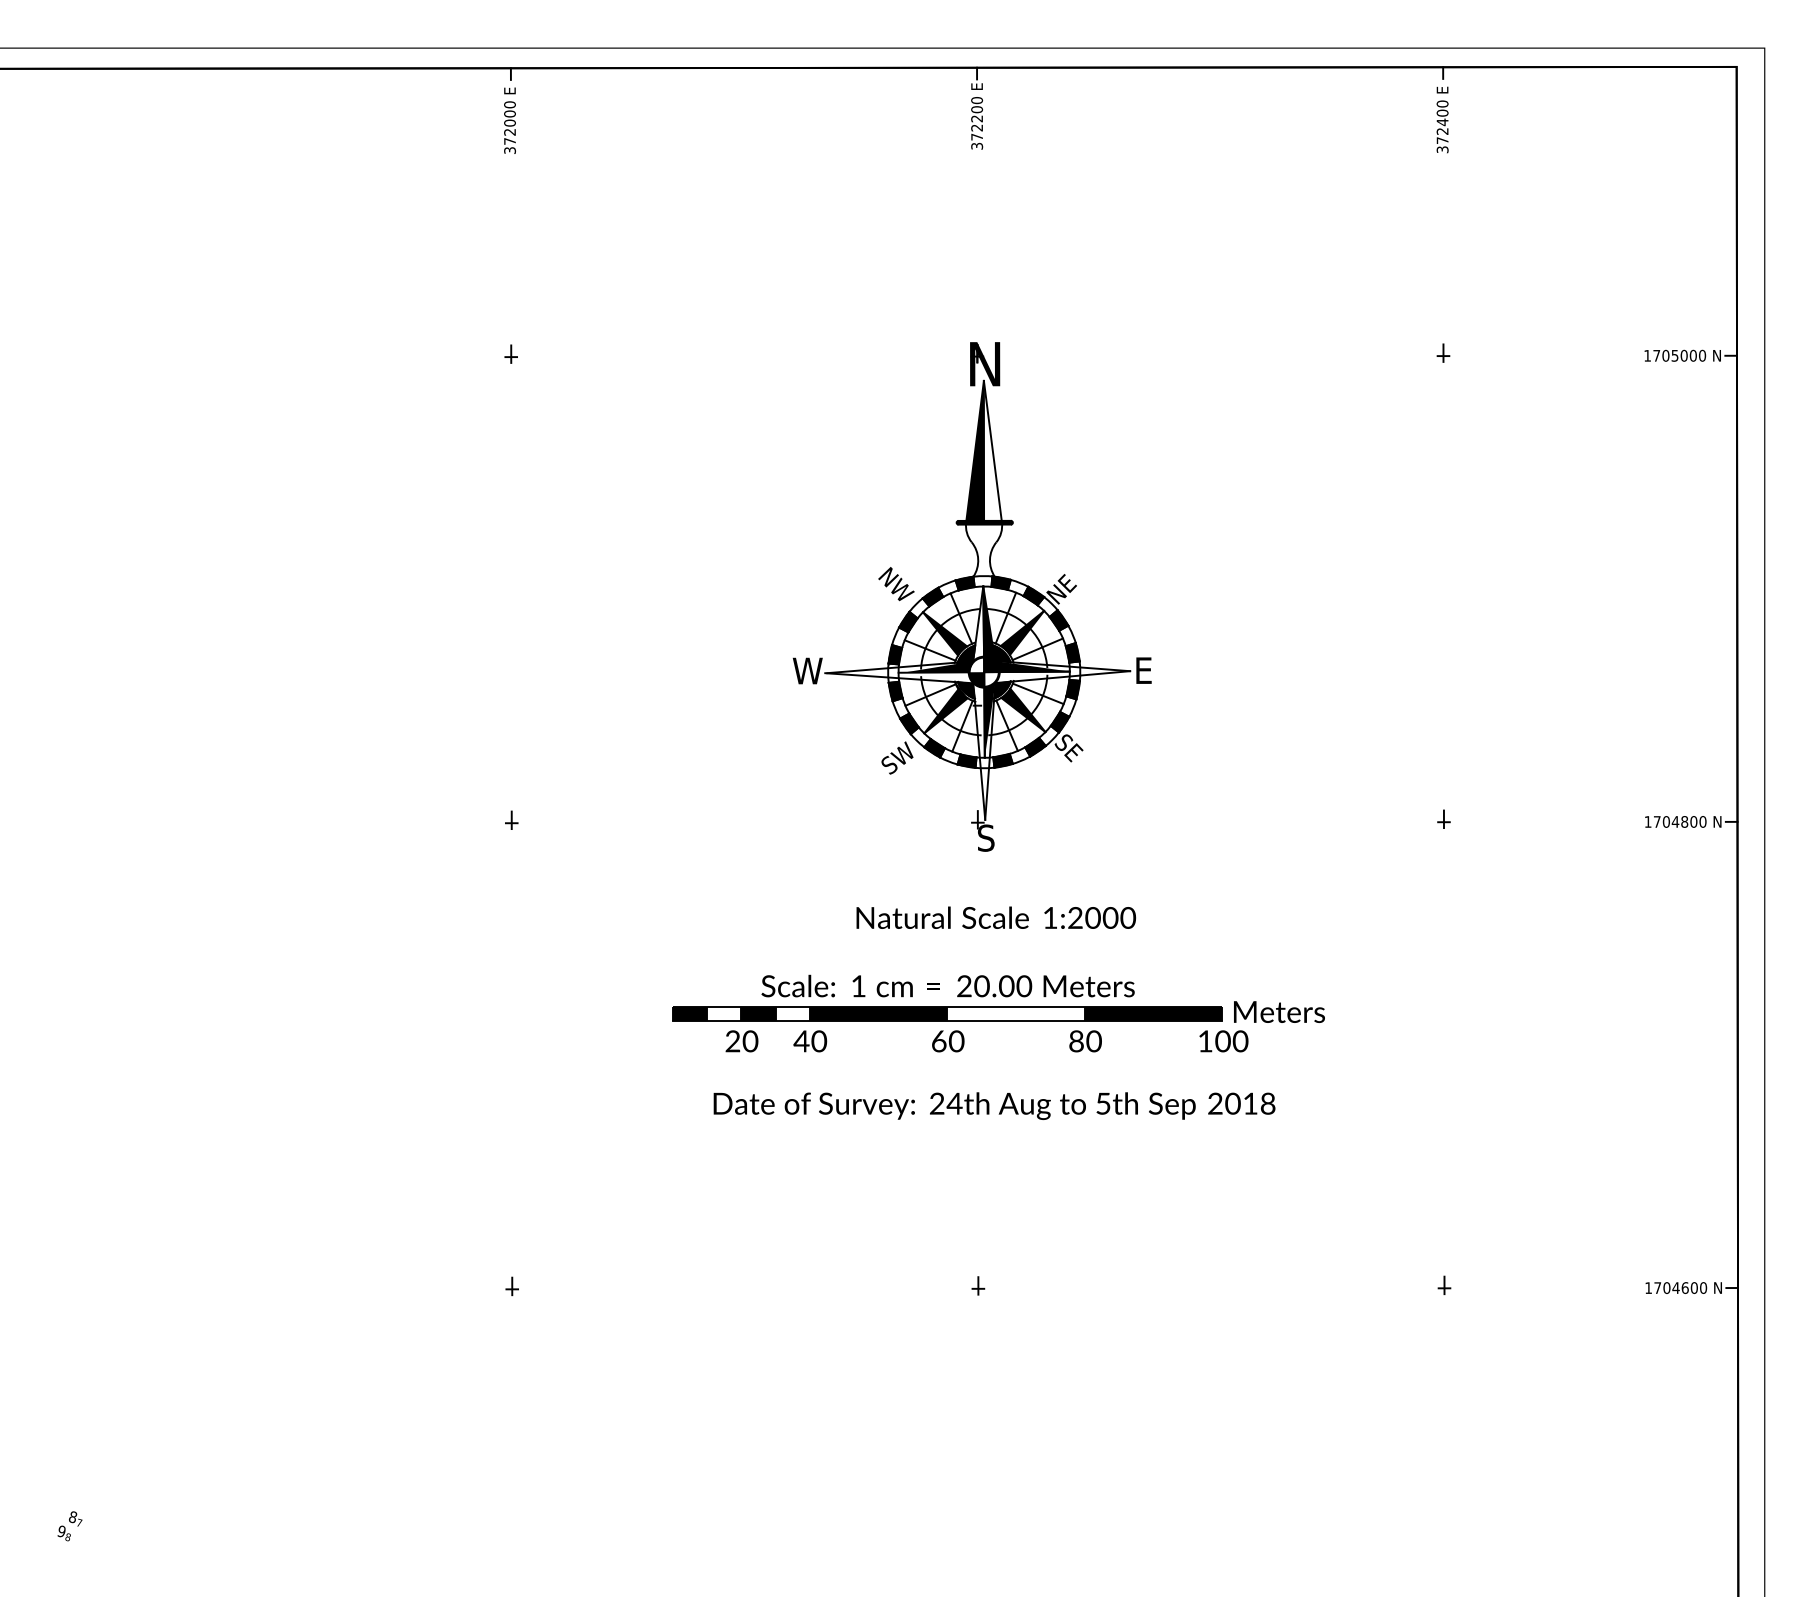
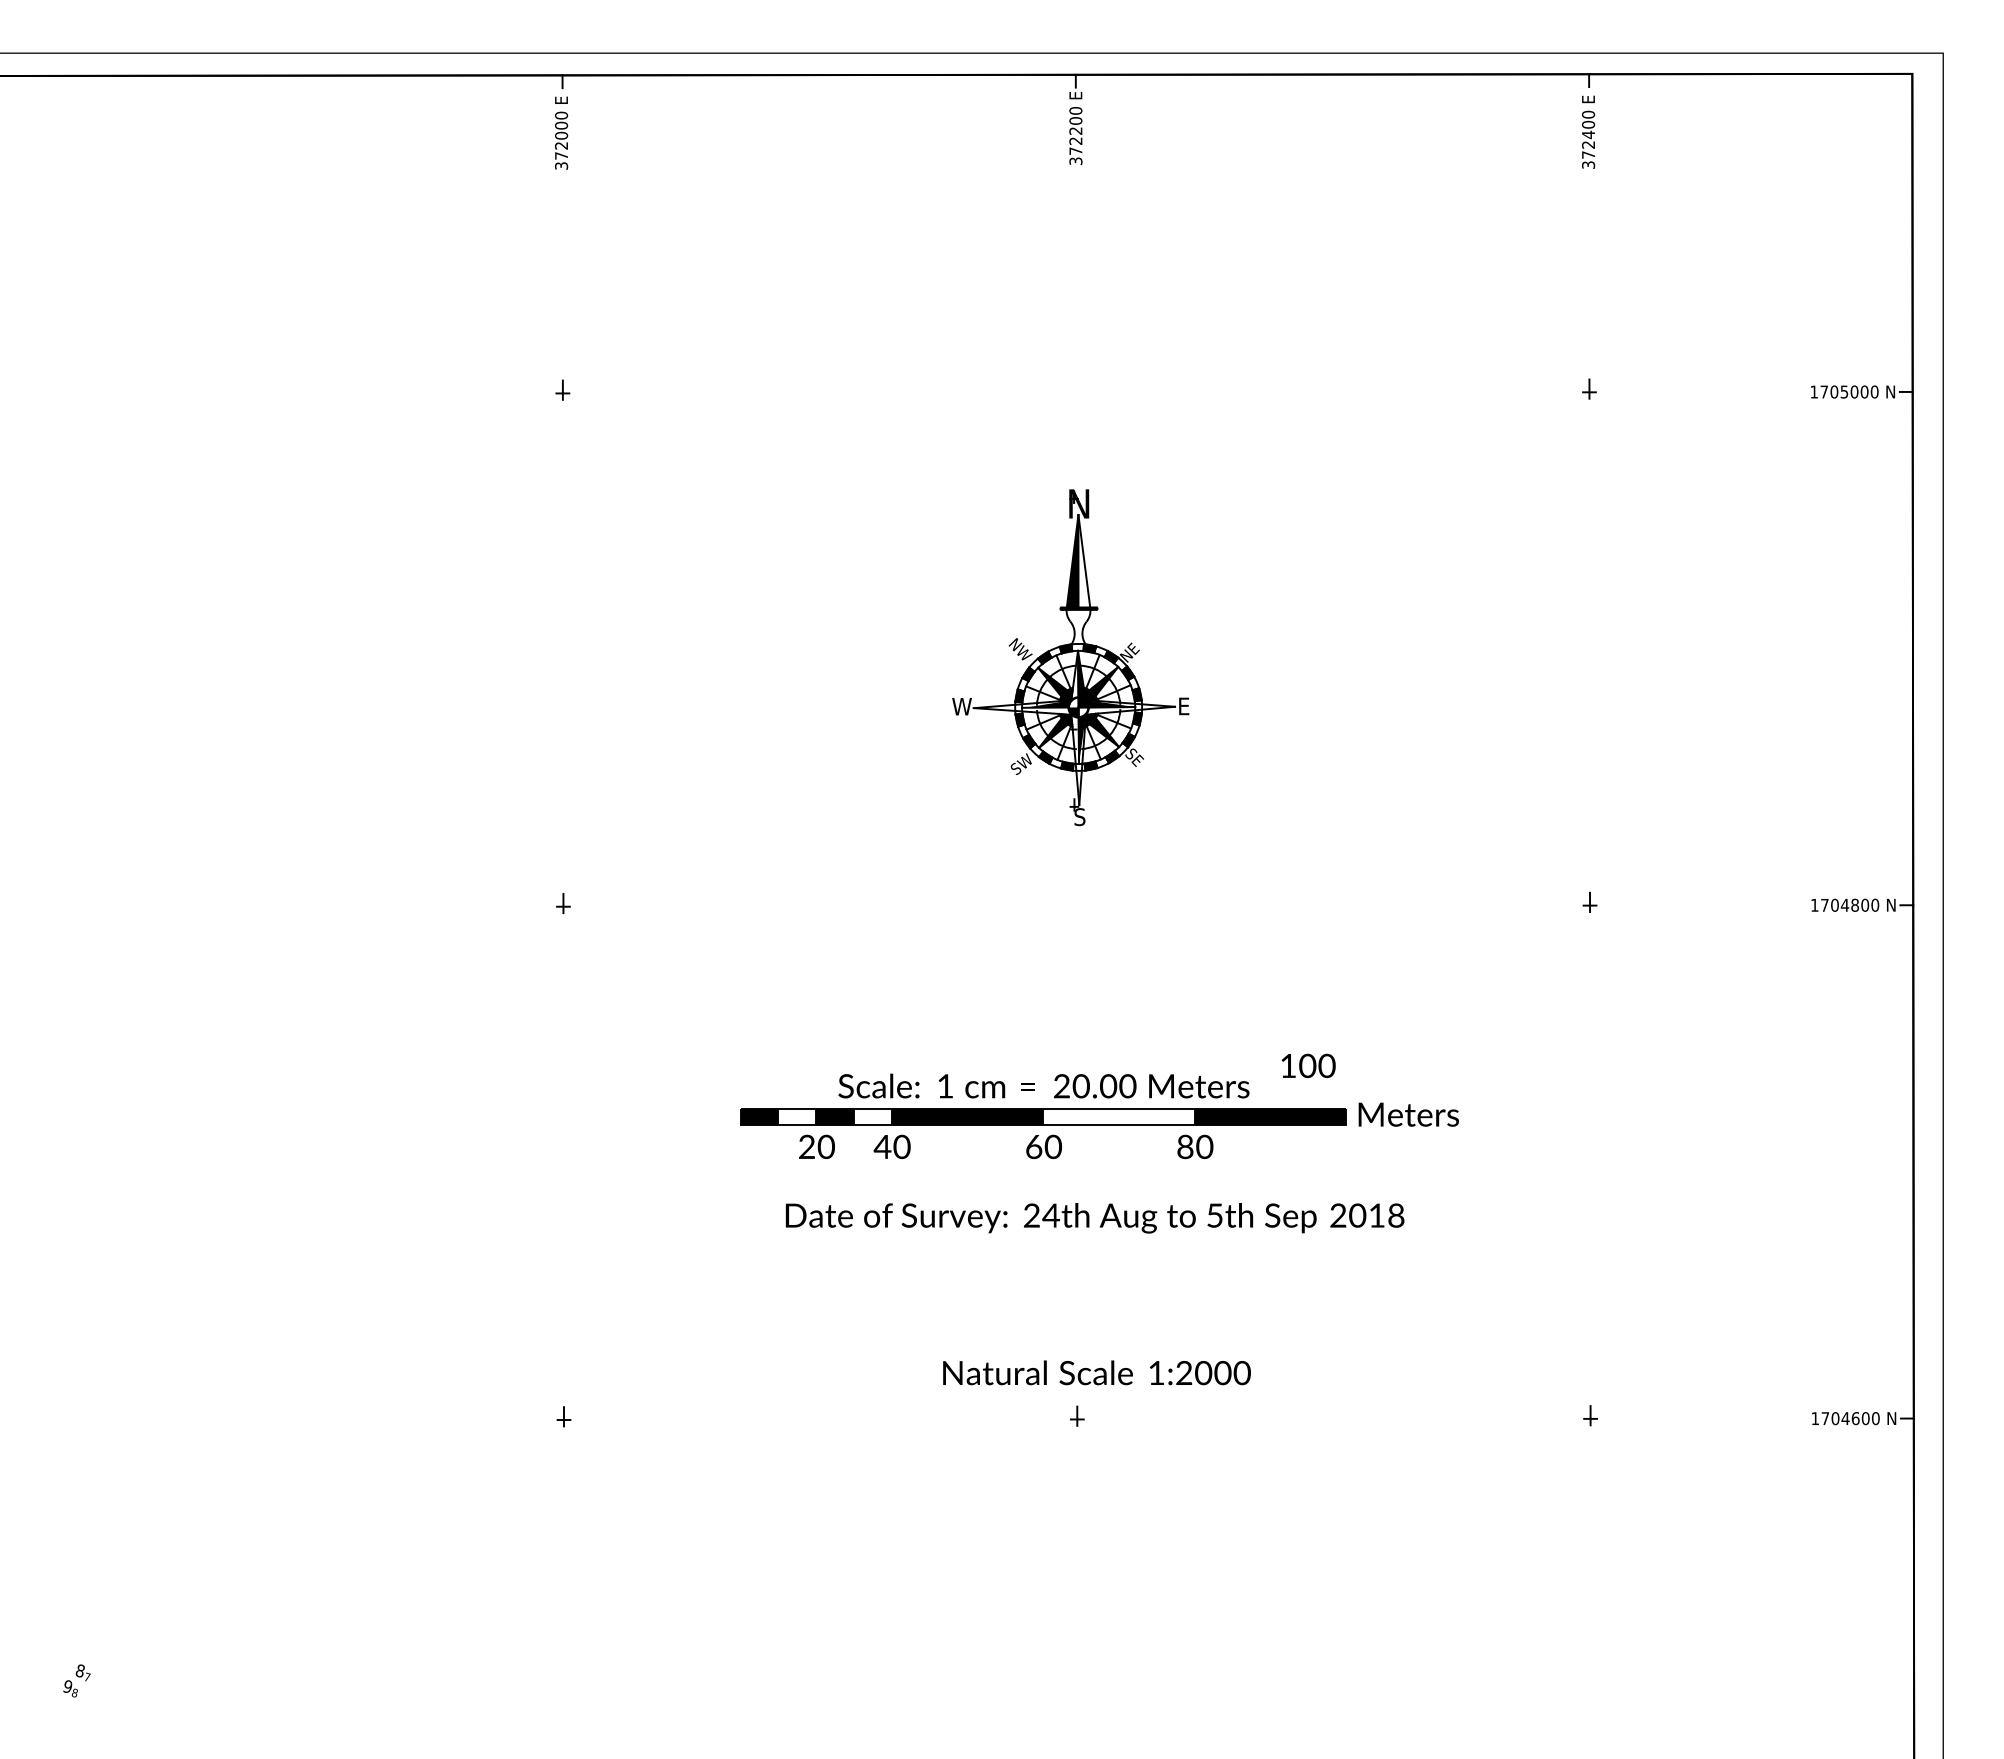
part: (972, 596) -> (1070, 657), size x0.6
text: (995, 917) -> (1096, 1372), moved
text: (1223, 1040) -> (1308, 1065), moved

